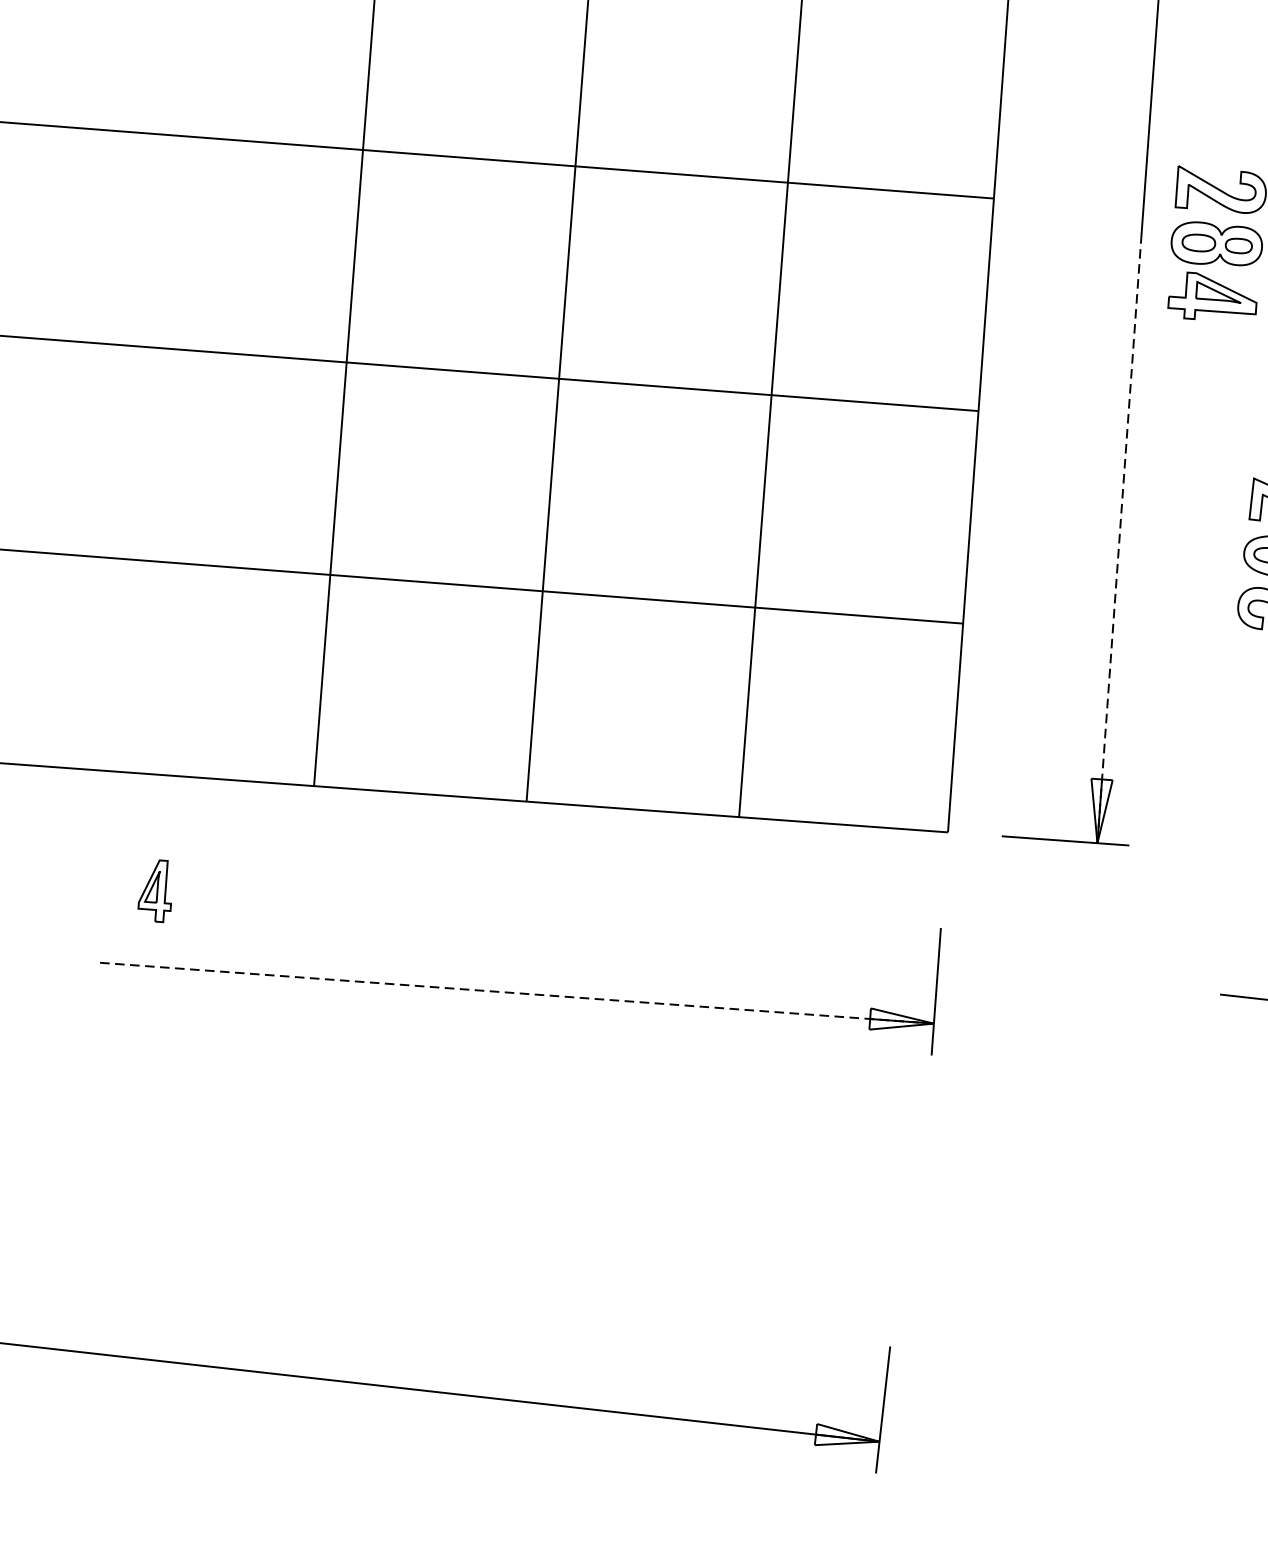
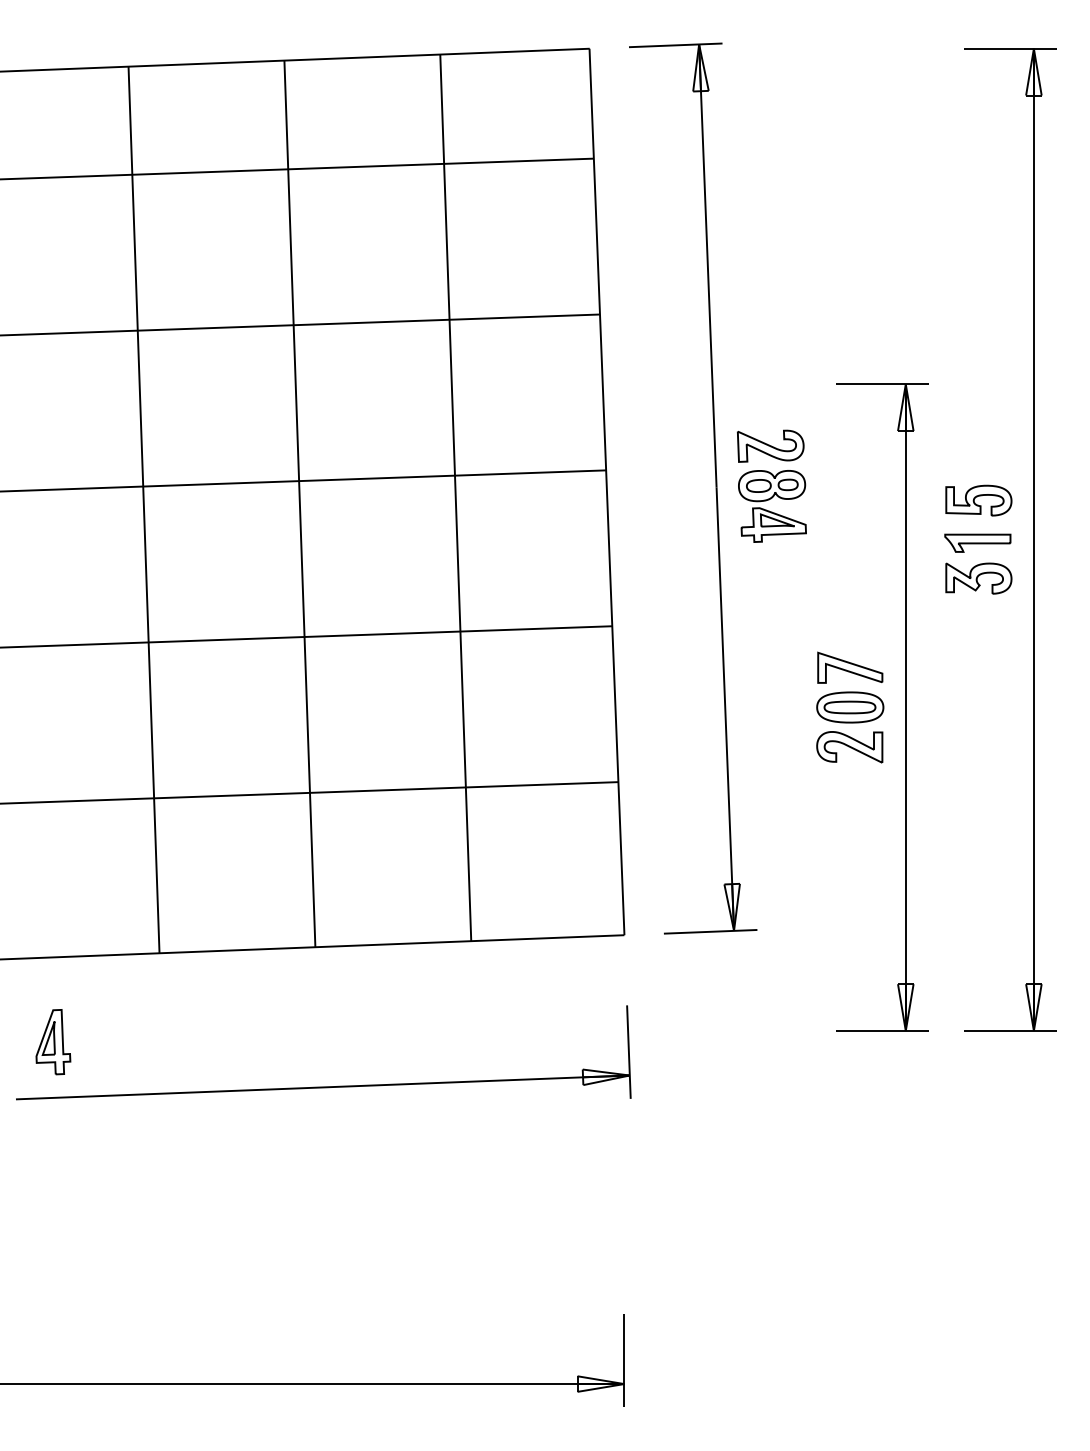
line: (1119, 541) -> (725, 709), dashed -> solid
part: (156, 891) -> (53, 1042), size x1.43
line: (514, 993) -> (322, 1087), dashed -> solid

